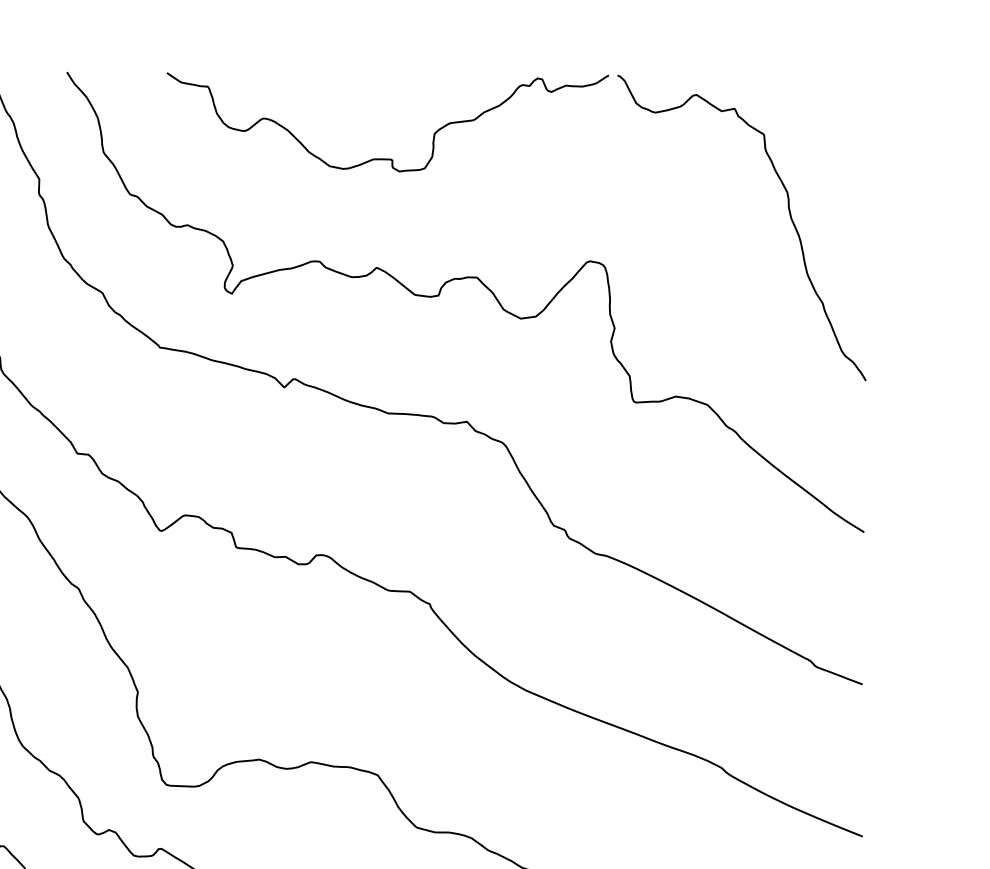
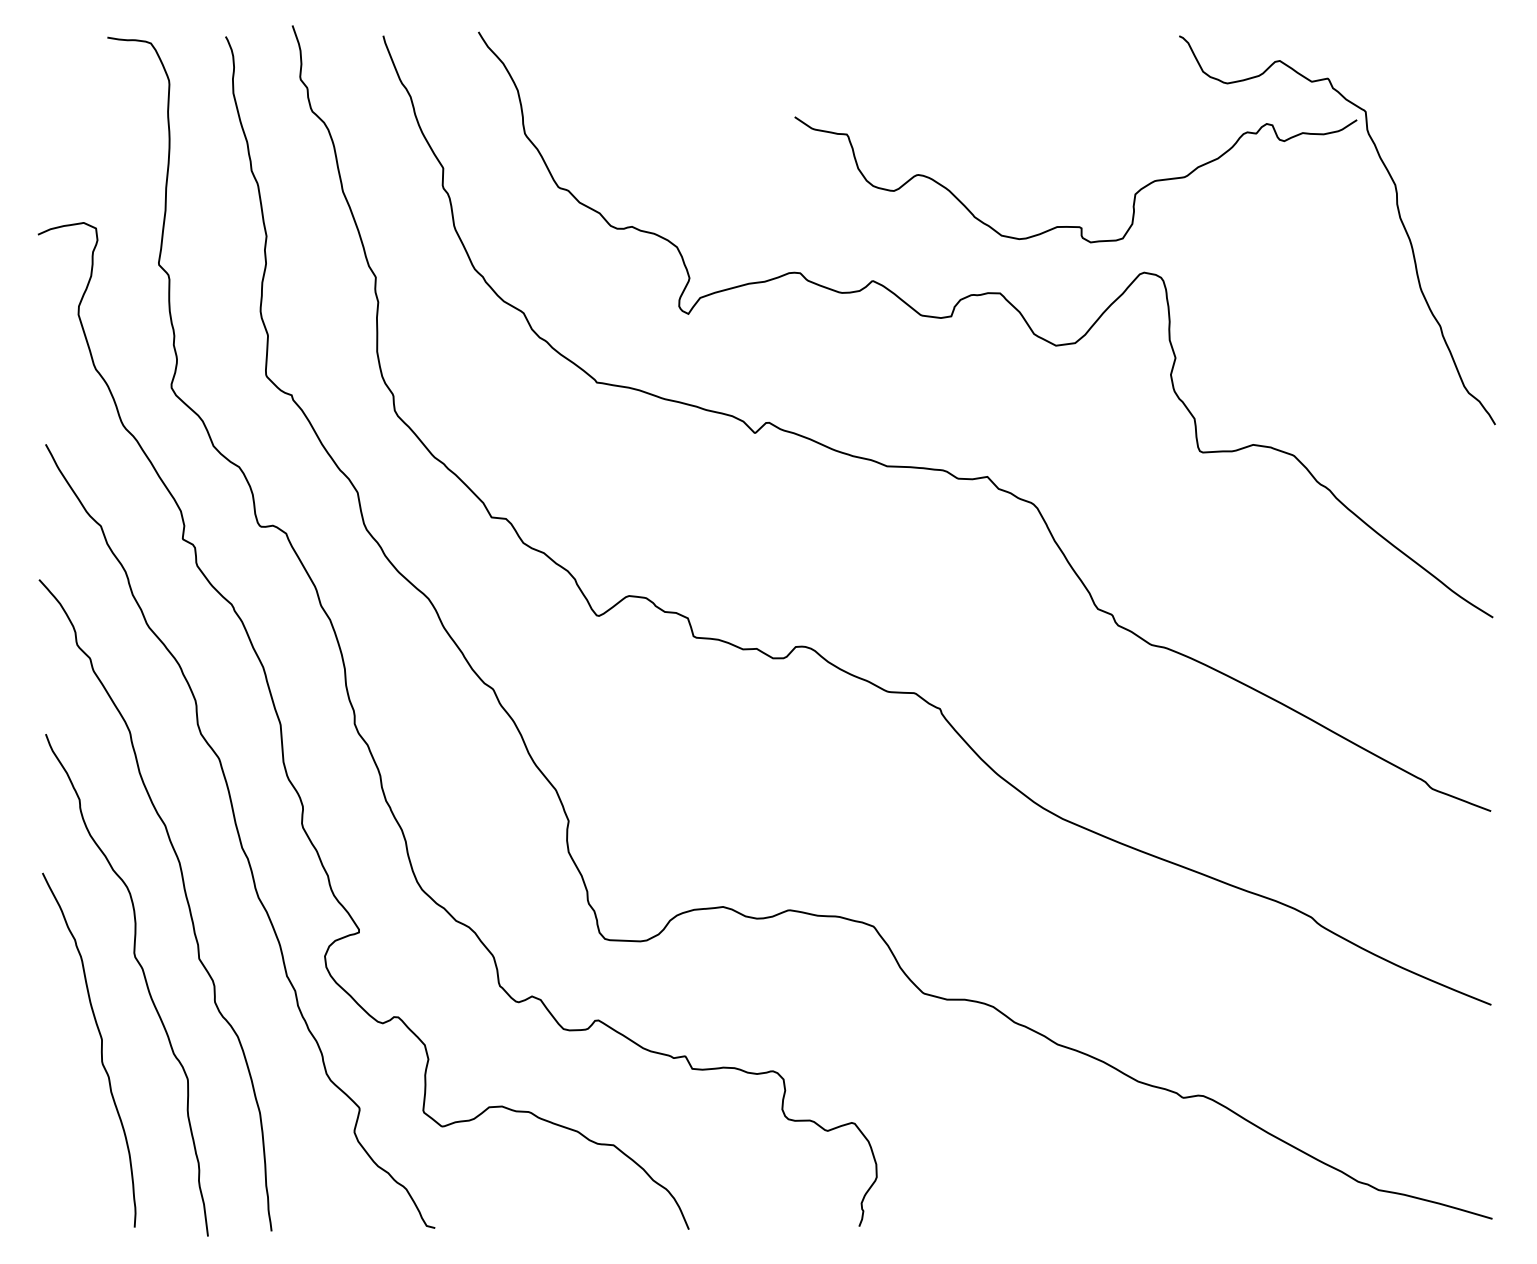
curve: (387, 159) -> (1075, 226), moved

